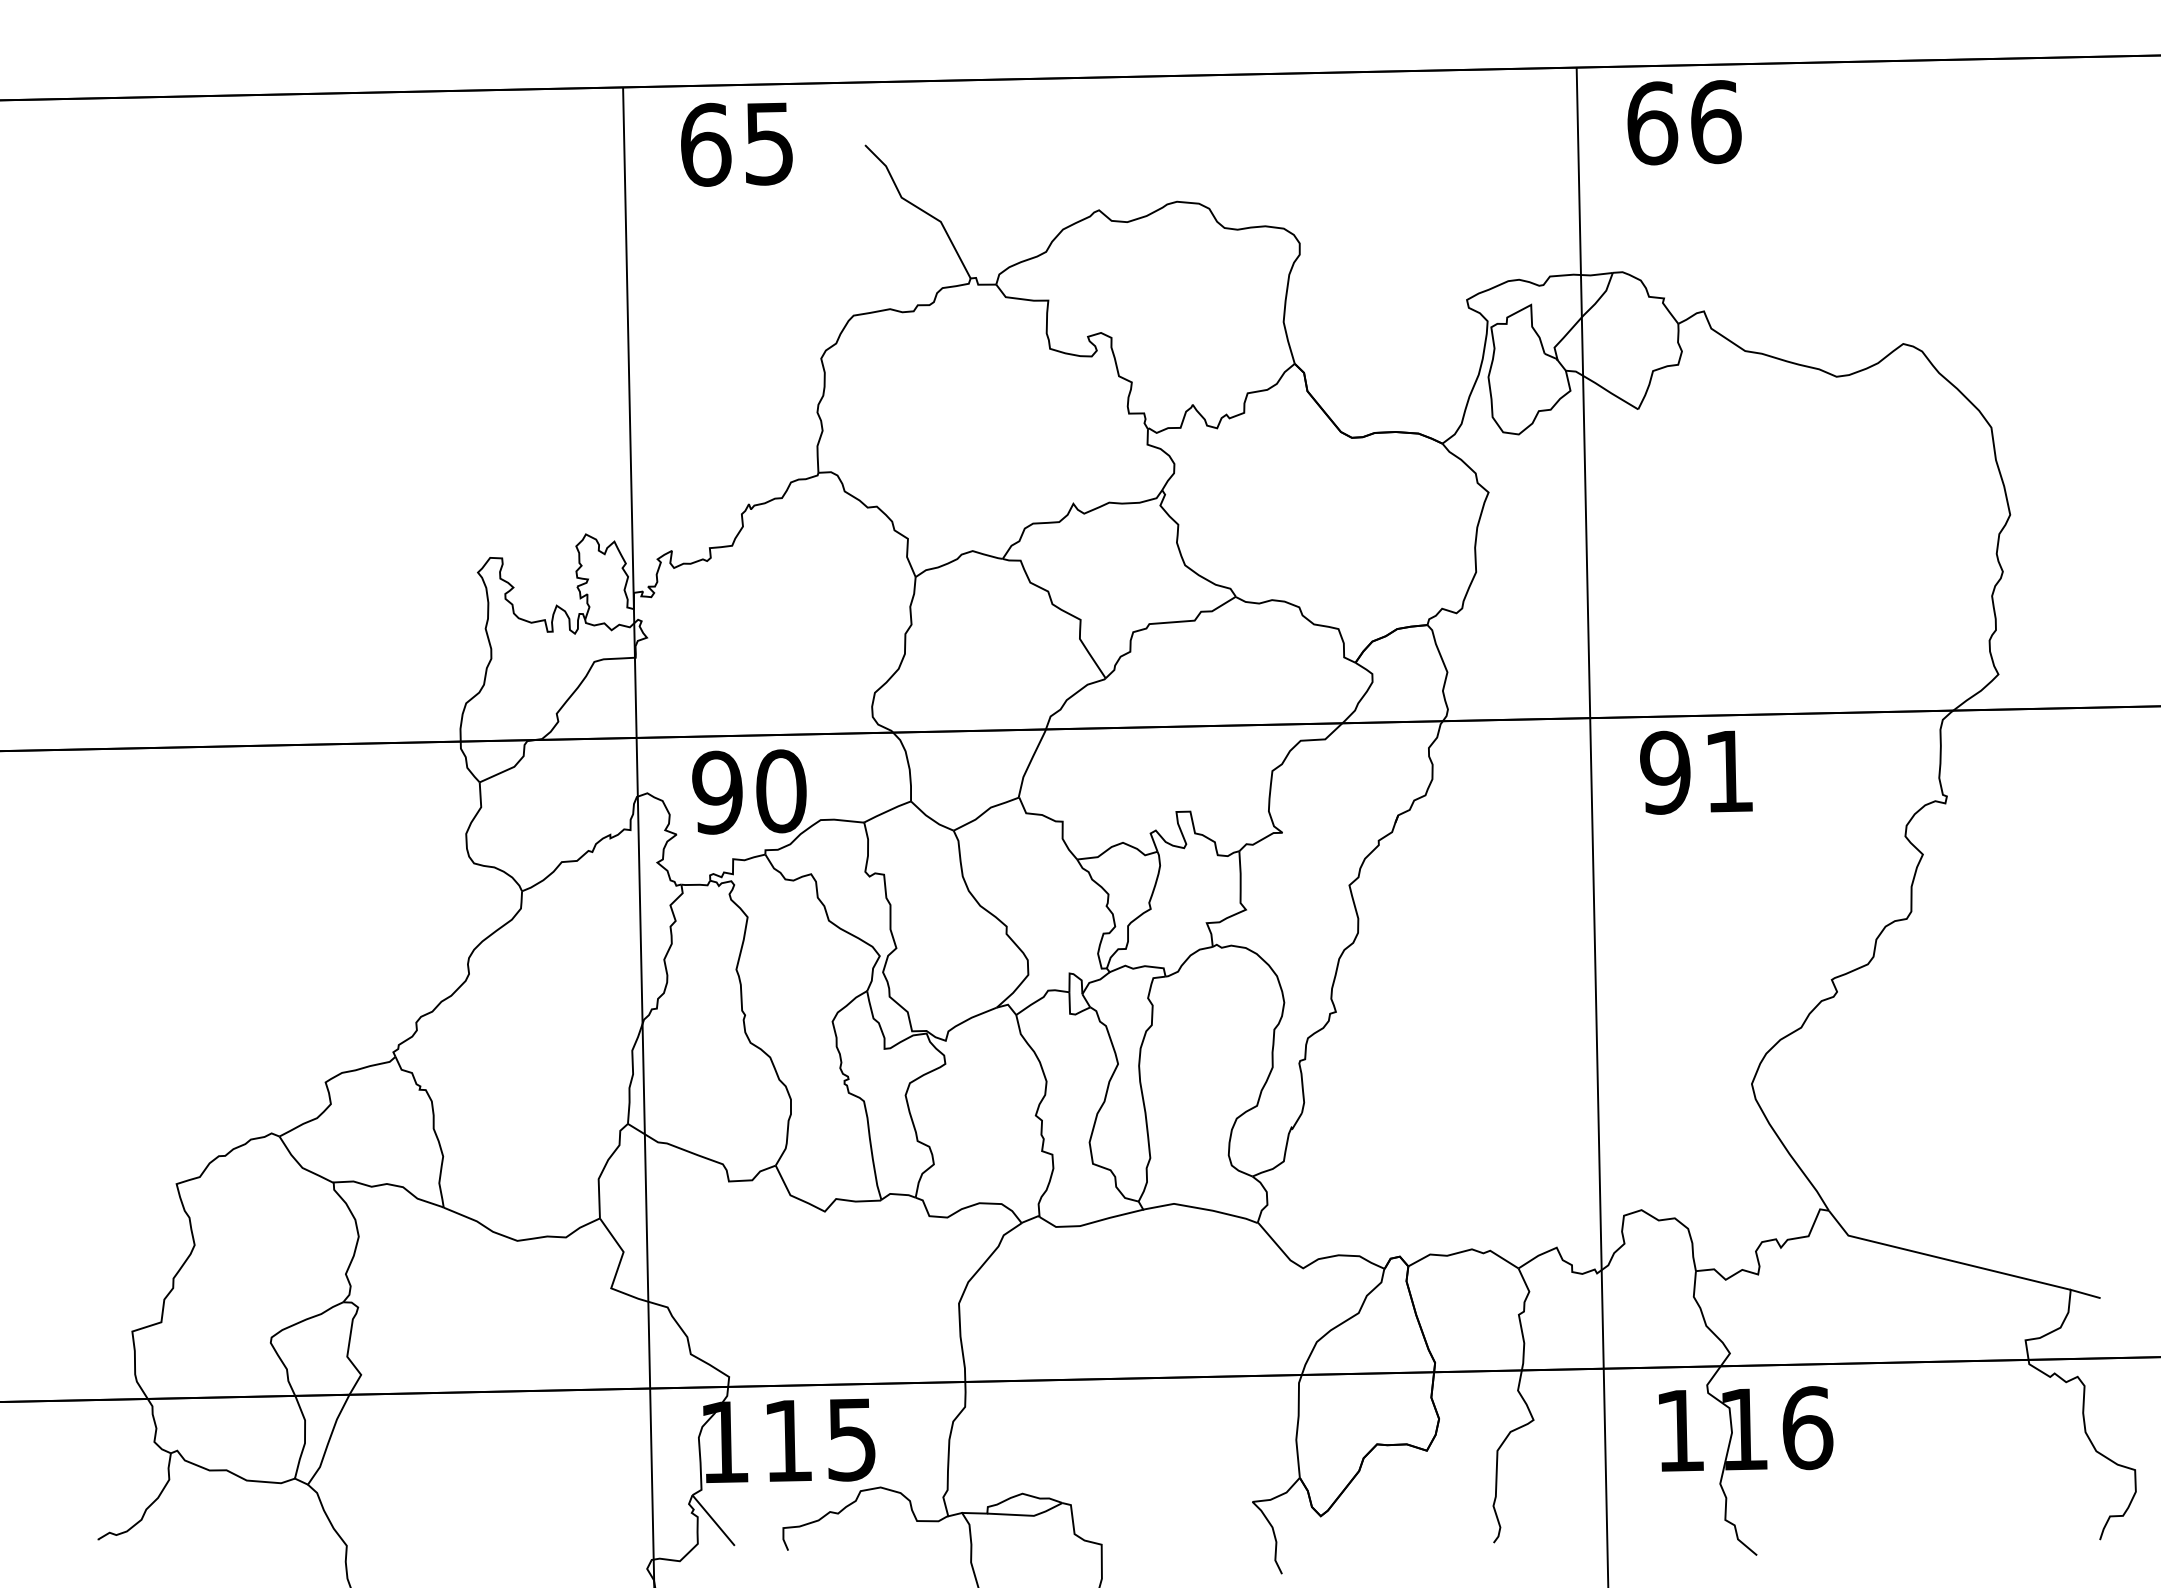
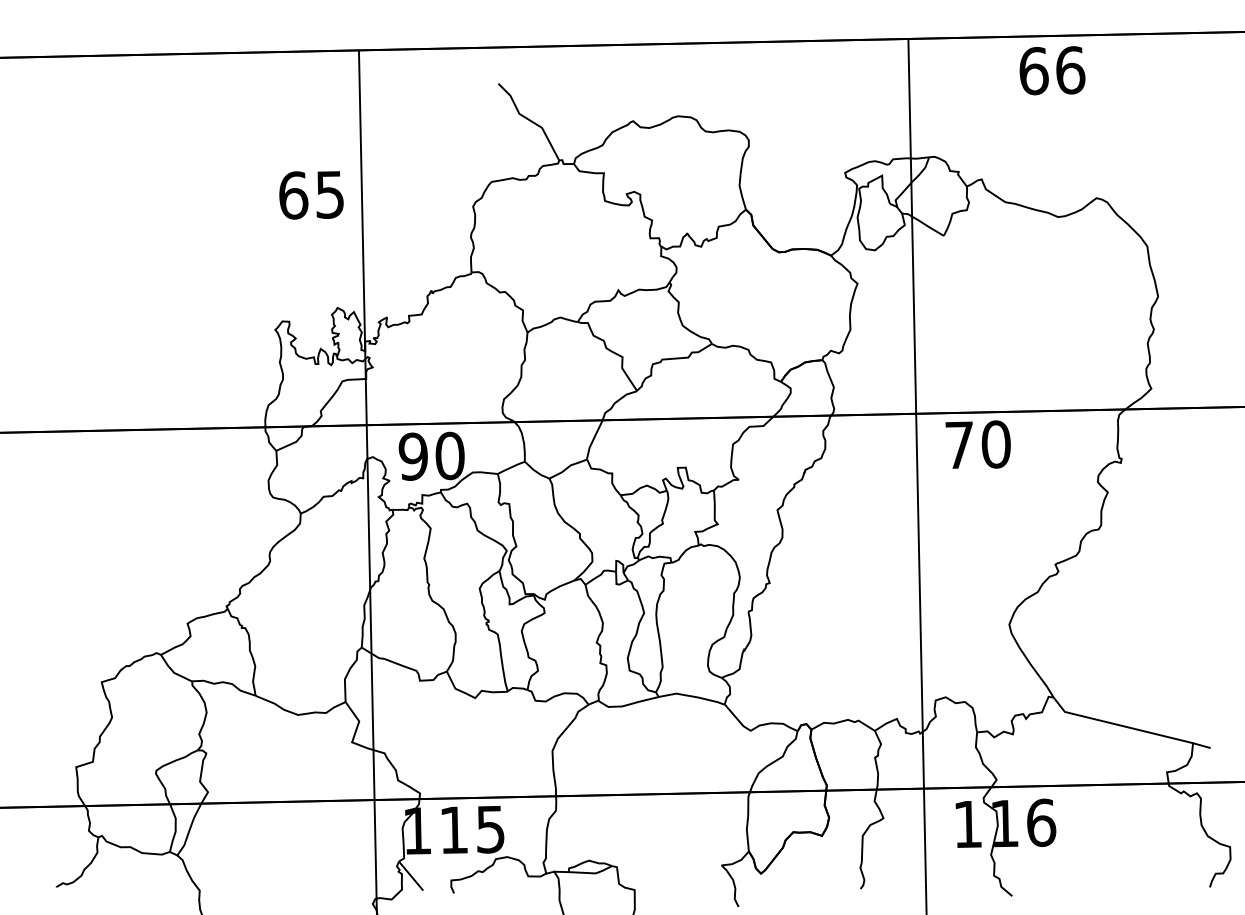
text: (1684, 122) -> (1052, 70), moved
text: (736, 144) -> (311, 195), moved
text: (1696, 771) -> (977, 444), 91 -> 70

